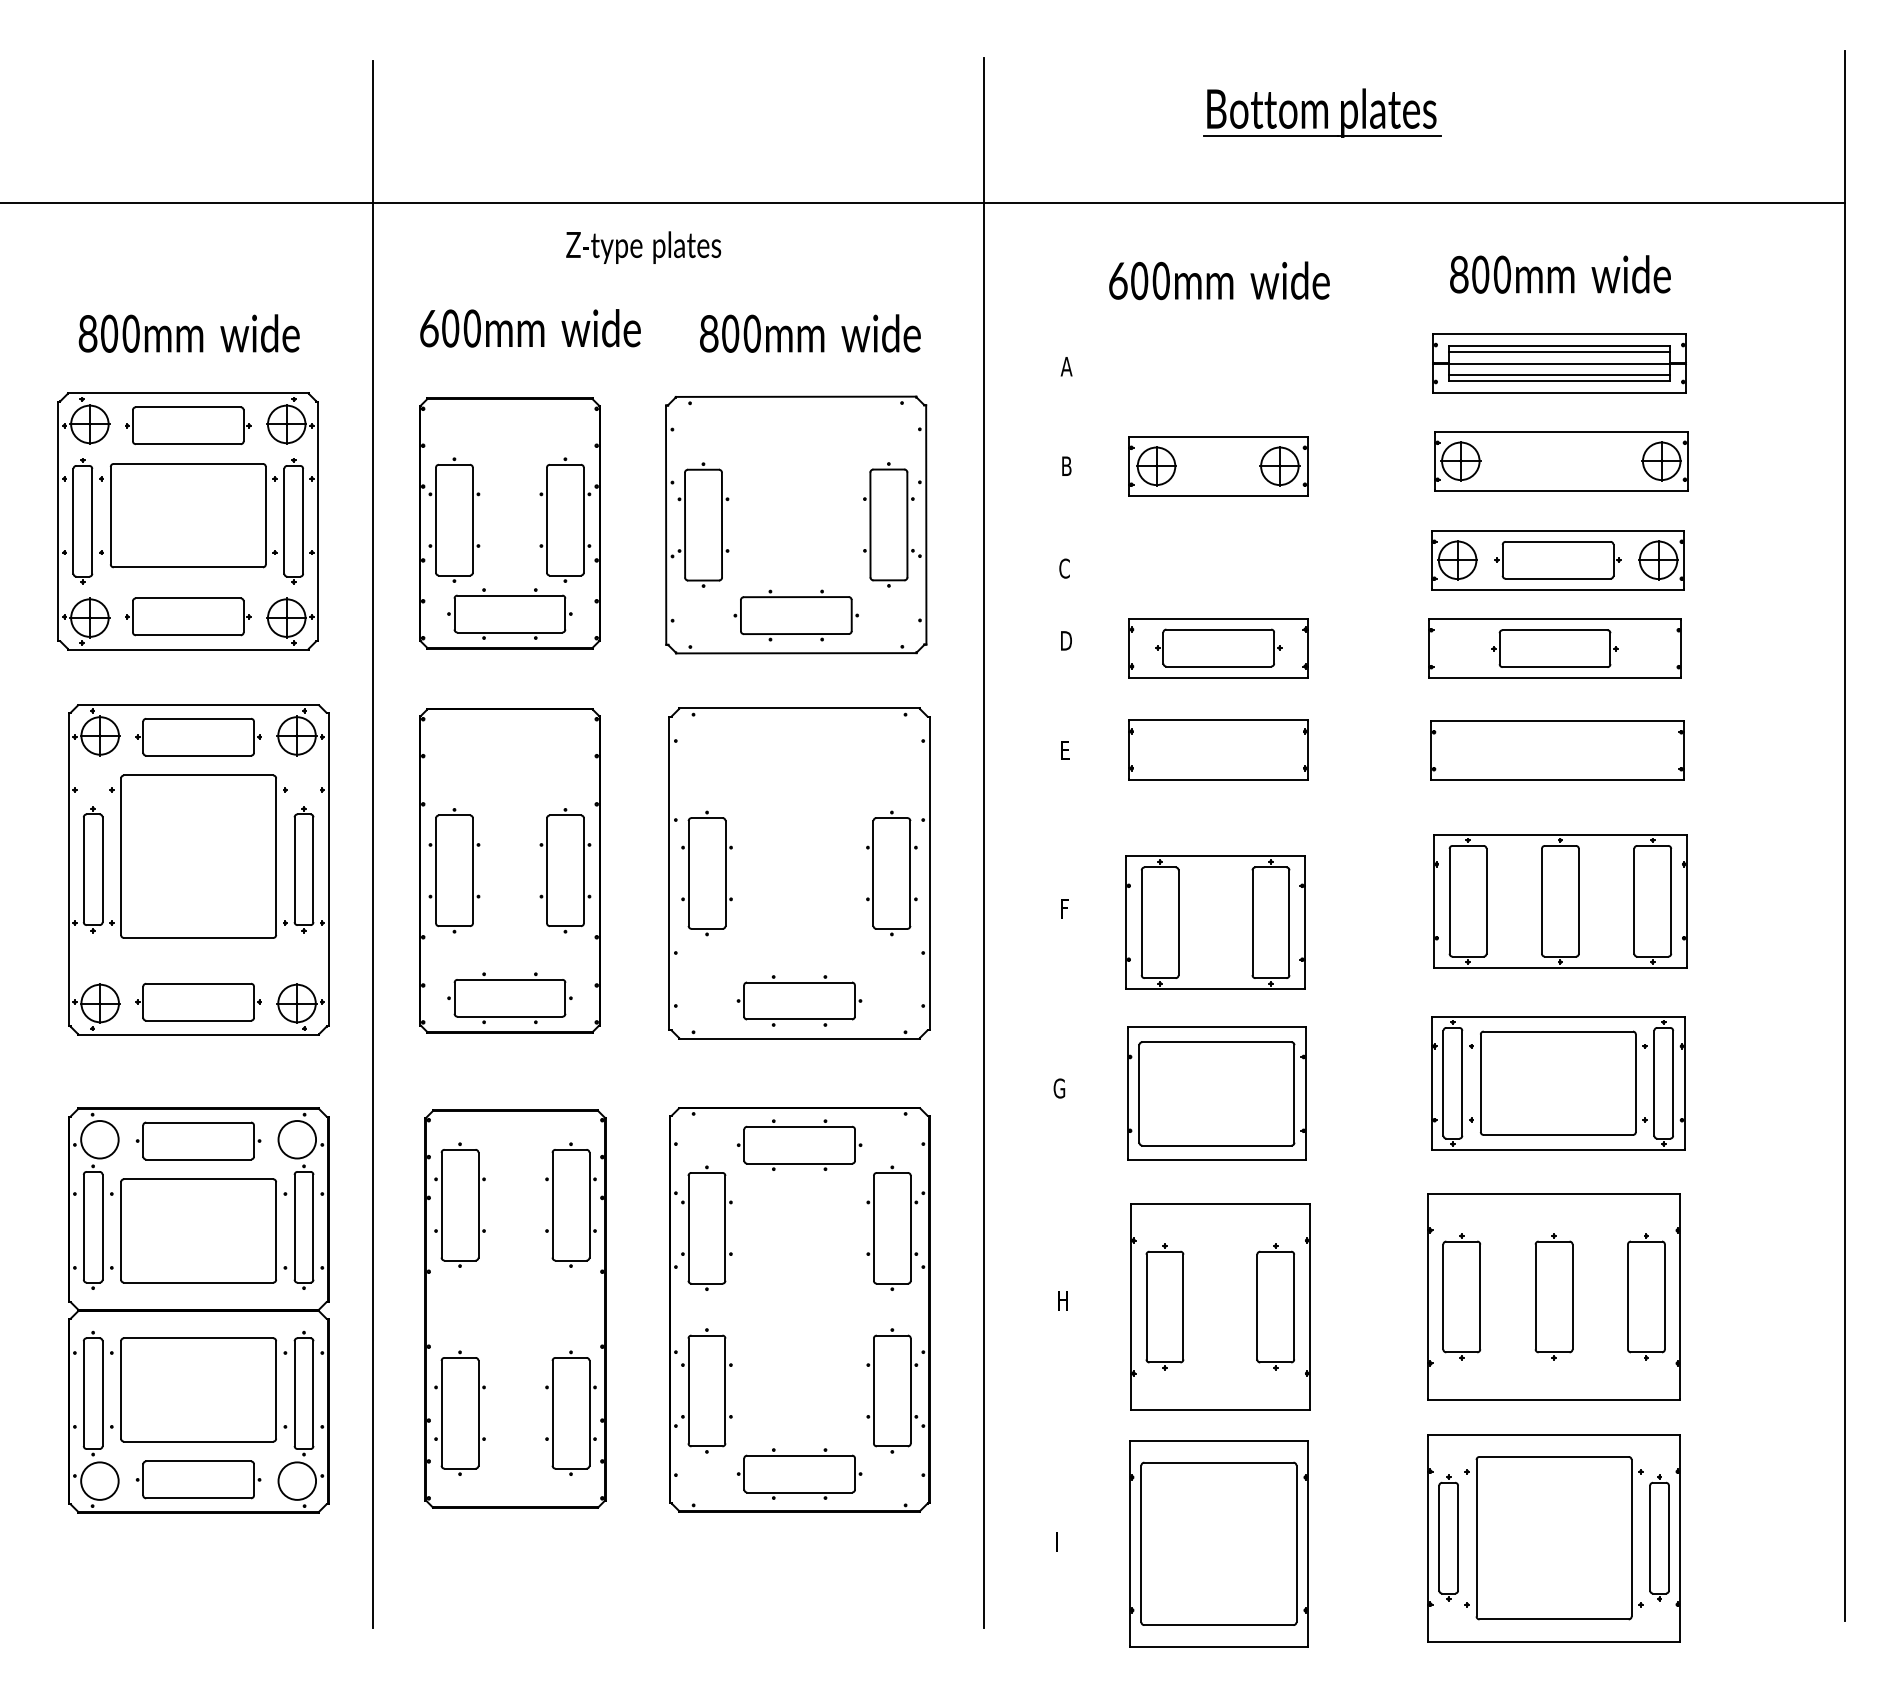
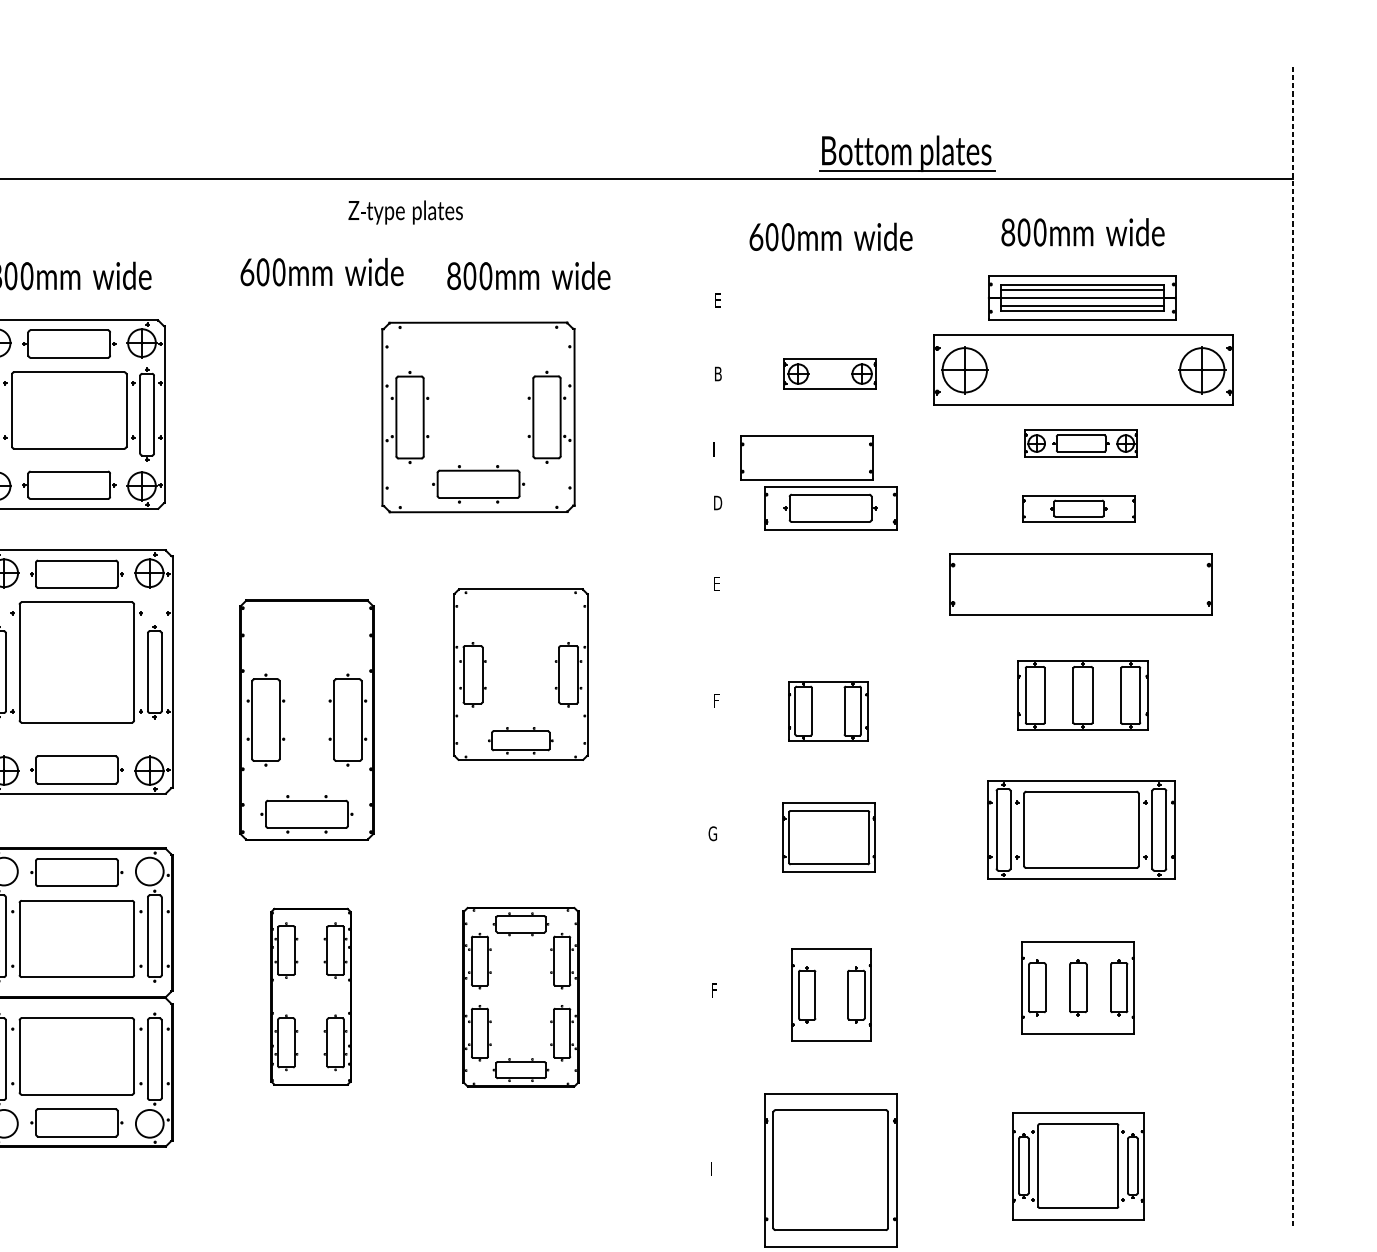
part: (1322, 112) -> (907, 153), moved
text: (1066, 366) -> (718, 300), A -> E
part: (1561, 461) -> (1083, 370), size x1.6
part: (1218, 466) -> (830, 374), size x0.7
part: (509, 523) -> (306, 416), removed
part: (796, 524) -> (478, 417), moved
part: (1557, 560) -> (1080, 443), size x0.6
text: (1064, 568) -> (716, 449), C -> I
part: (1554, 648) -> (1078, 508), size x0.6
part: (1218, 749) -> (806, 457), moved
part: (1557, 750) -> (1080, 584), size x1.4
line: (1844, 836) -> (1292, 647), solid -> dashed
line: (983, 842) -> (656, 651), removed
line: (373, 844) -> (206, 653), removed
part: (509, 870) -> (306, 719), moved
part: (799, 873) -> (520, 674), size x0.7
part: (1560, 901) -> (1083, 695), size x0.7
part: (1215, 922) -> (828, 711), size x0.6
part: (1216, 1093) -> (828, 837), size x0.7
part: (1553, 1296) -> (1077, 987), size x0.6
text: (1063, 1300) -> (715, 990), H -> F
part: (1220, 1306) -> (831, 994), size x0.6
part: (515, 1308) -> (311, 996), size x0.6
part: (799, 1309) -> (520, 997), size x0.6
part: (1553, 1538) -> (1077, 1166), size x0.7

